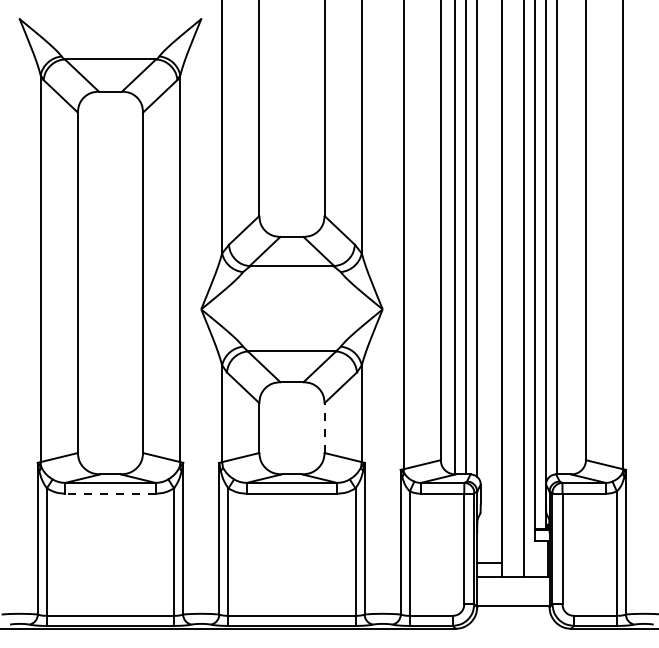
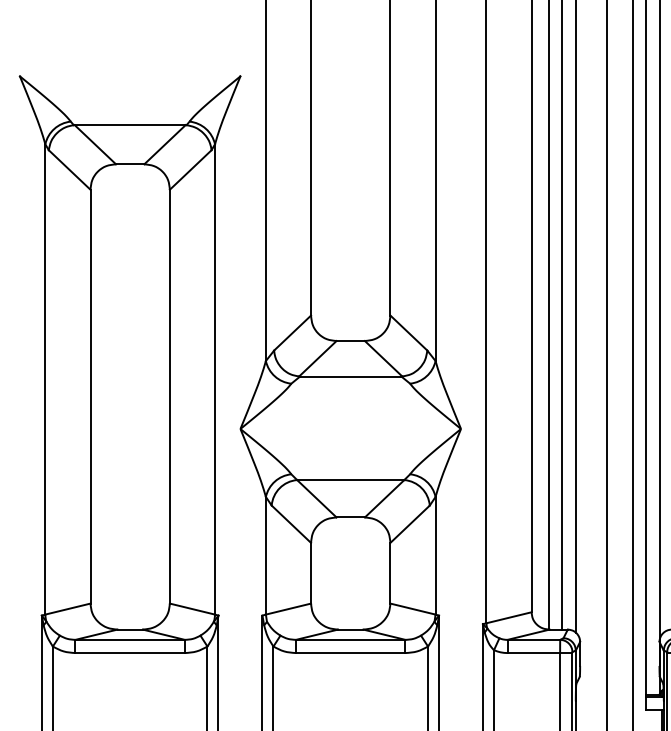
line: (324, 428) -> (390, 573), dashed -> solid
line: (110, 493) -> (130, 652), dashed -> solid

